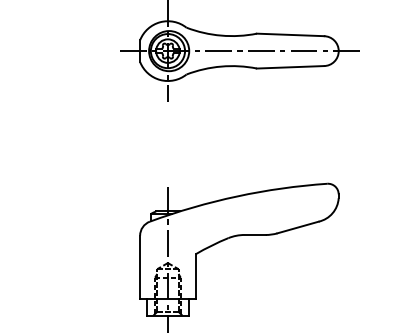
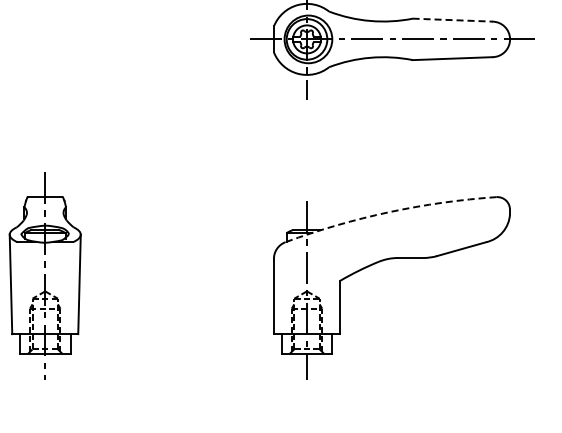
line: (291, 35) -> (453, 20), solid -> dashed
arc: (237, 196) -> (389, 212), solid -> dashed

